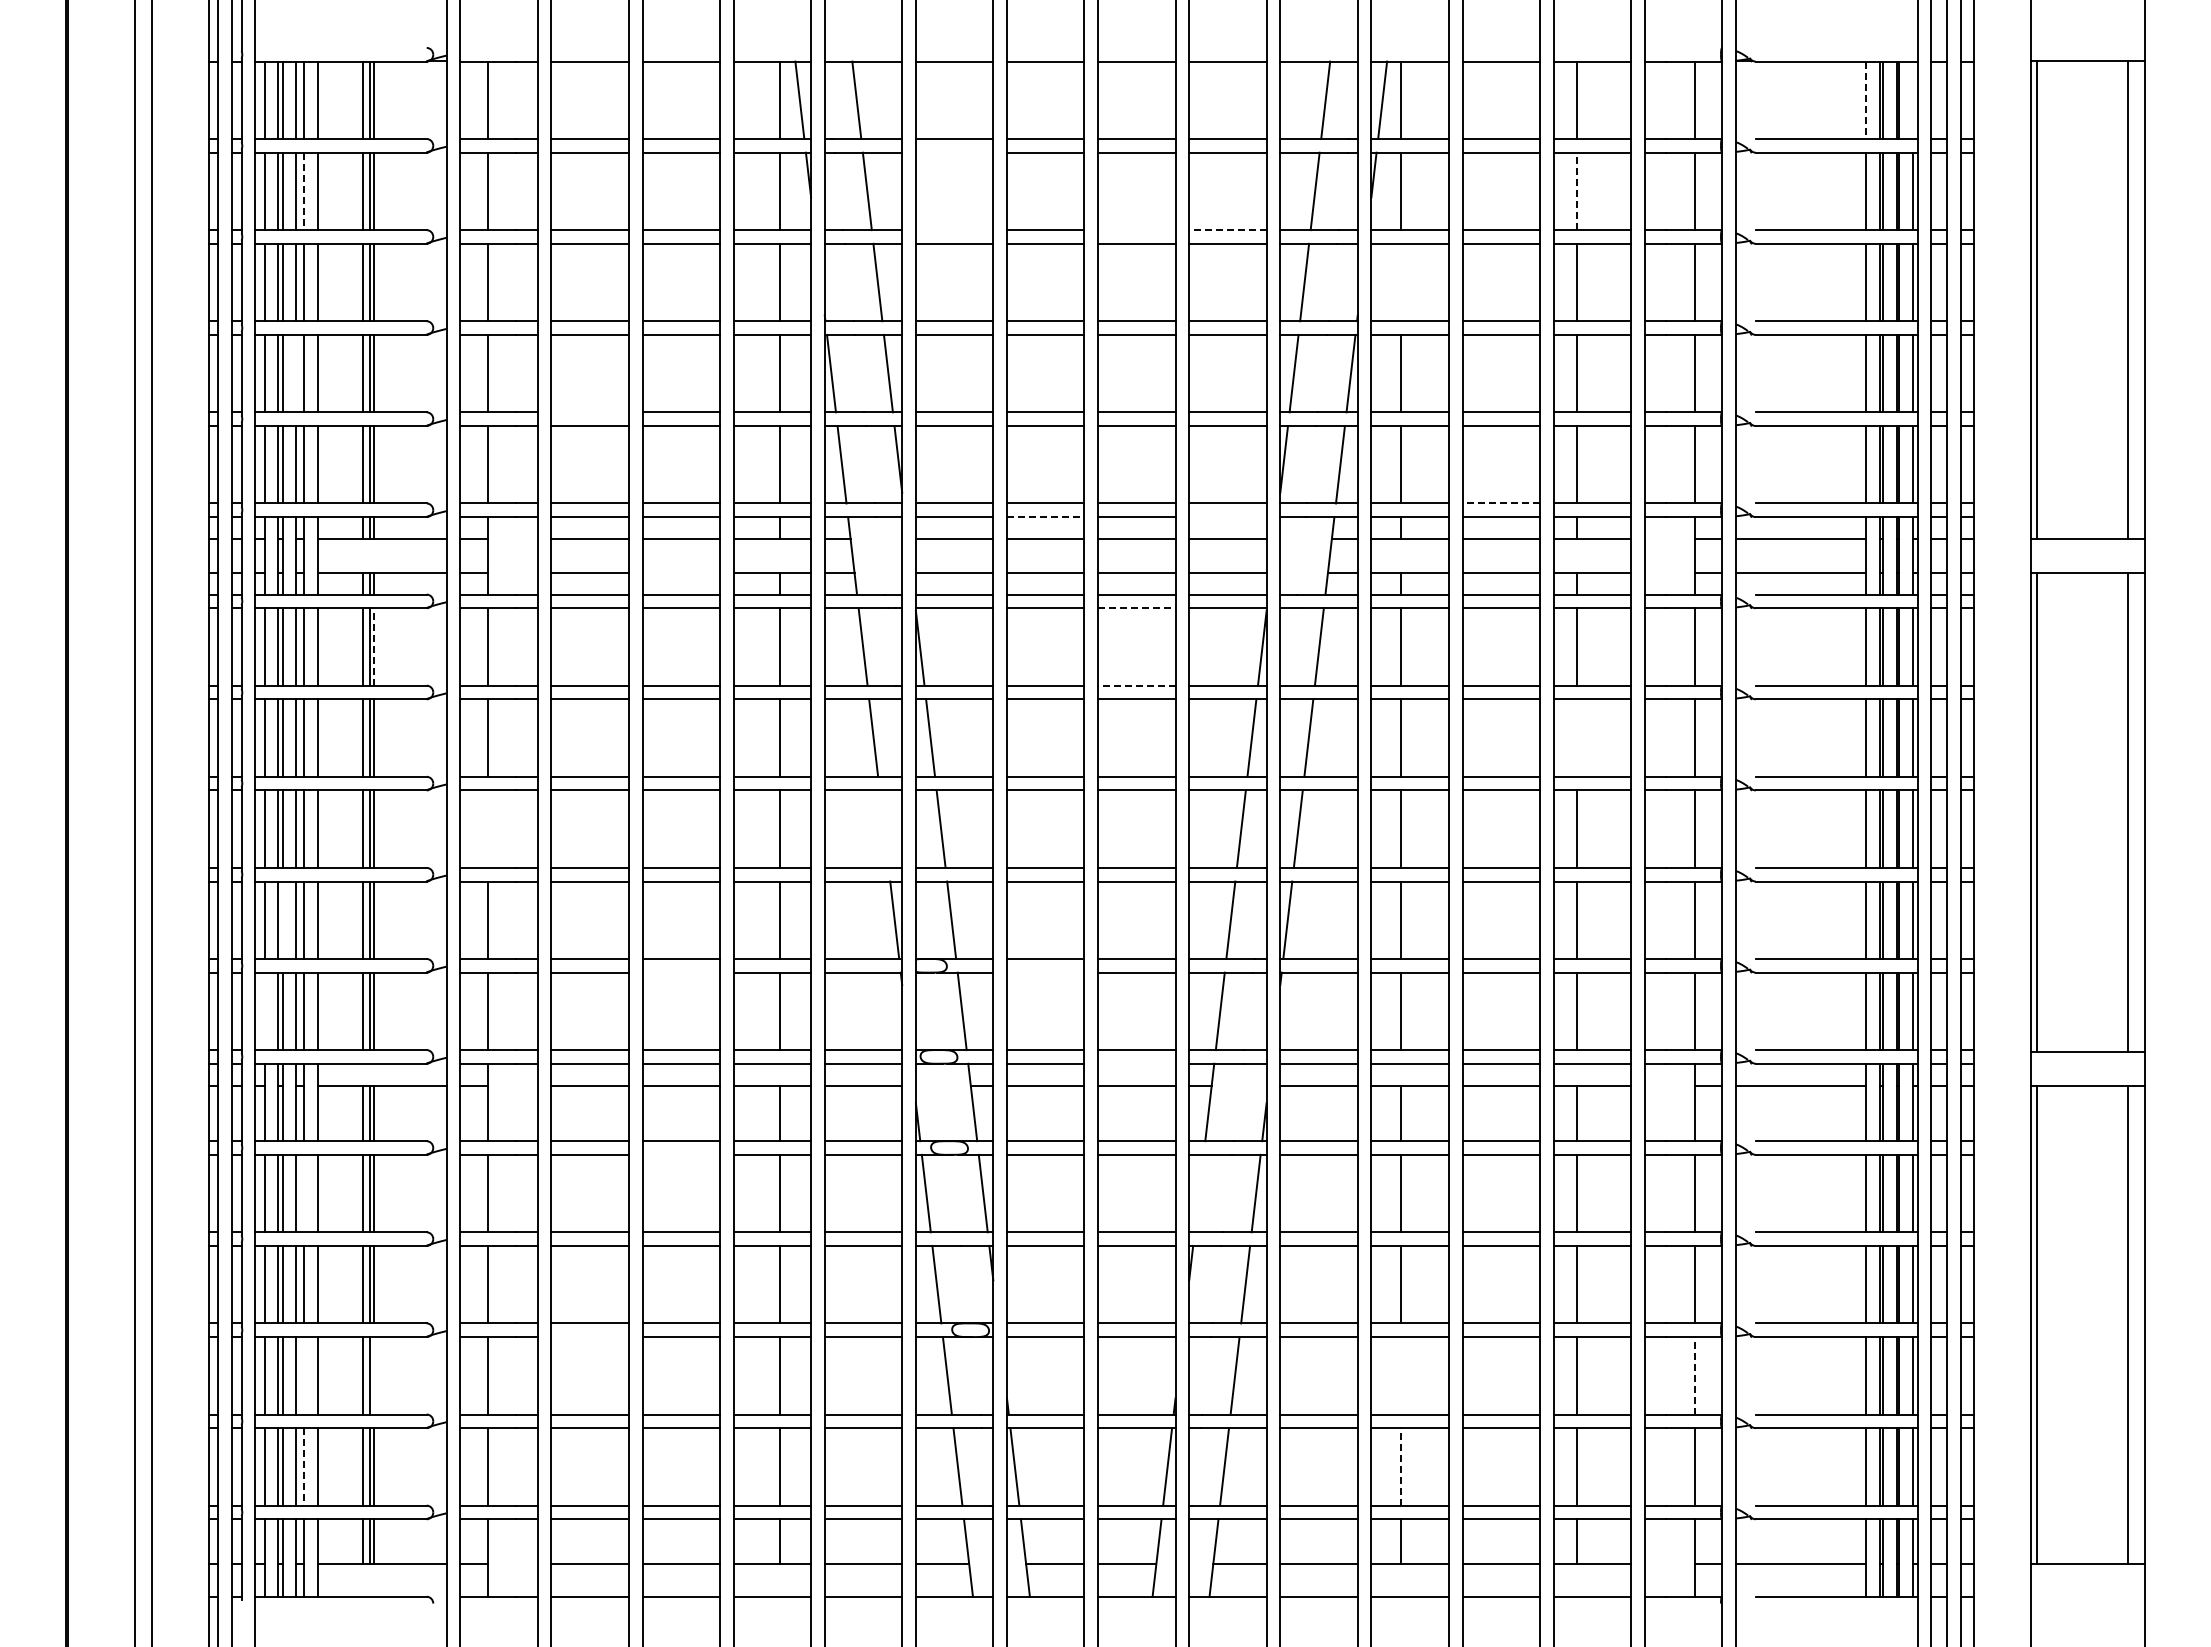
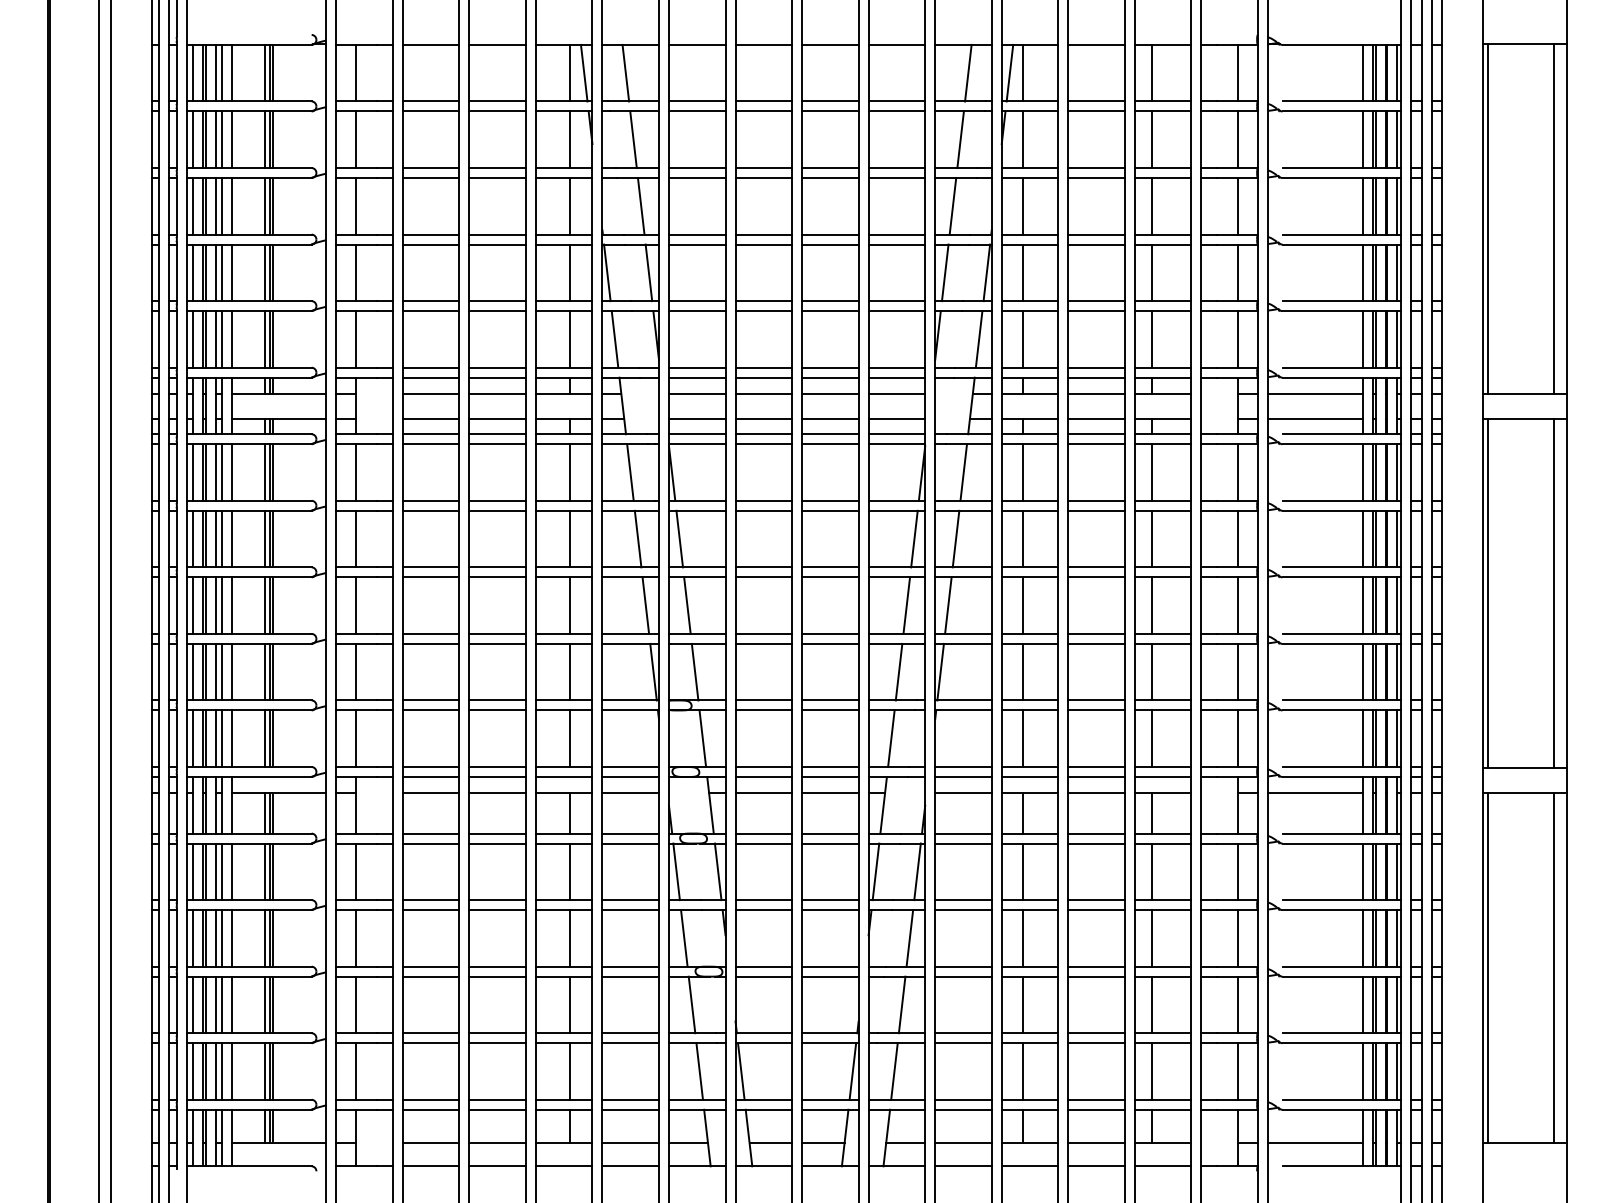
line: (1865, 100) -> (1362, 73), dashed -> solid
line: (1912, 100) -> (1397, 73), added
line: (954, 152) -> (697, 111), added
line: (304, 191) -> (222, 139), dashed -> solid
line: (1577, 191) -> (1152, 139), dashed -> solid
line: (954, 230) -> (697, 168), added
line: (1136, 230) -> (830, 168), added
line: (1227, 230) -> (896, 168), dashed -> solid
line: (1400, 282) -> (1022, 206), added
line: (296, 373) -> (216, 272), added
line: (589, 412) -> (430, 301), added
line: (1501, 503) -> (1096, 367), dashed -> solid
line: (1045, 517) -> (763, 377), dashed -> solid
line: (1227, 517) -> (896, 377), added
line: (681, 573) -> (497, 418), added
line: (1136, 608) -> (830, 444), dashed -> solid
line: (374, 646) -> (273, 472), dashed -> solid
line: (1136, 685) -> (830, 500), dashed -> solid
line: (1577, 737) -> (1152, 538), added
line: (487, 828) -> (356, 605), added
line: (883, 828) -> (645, 605), added
line: (282, 919) -> (206, 671), added
line: (681, 972) -> (497, 710), added
line: (1045, 972) -> (763, 710), added
line: (264, 1011) -> (193, 738), added
line: (1136, 1063) -> (830, 776), added
line: (681, 1154) -> (497, 843), added
line: (304, 1193) -> (222, 871), added
line: (1198, 1193) -> (875, 871), added
line: (589, 1337) -> (430, 976), added
line: (304, 1375) -> (222, 1004), added
line: (374, 1375) -> (273, 1004), added
line: (1400, 1375) -> (1022, 1004), added
line: (1694, 1375) -> (1237, 1004), dashed -> solid
line: (304, 1466) -> (222, 1071), dashed -> solid
line: (1400, 1466) -> (1022, 1071), dashed -> solid

